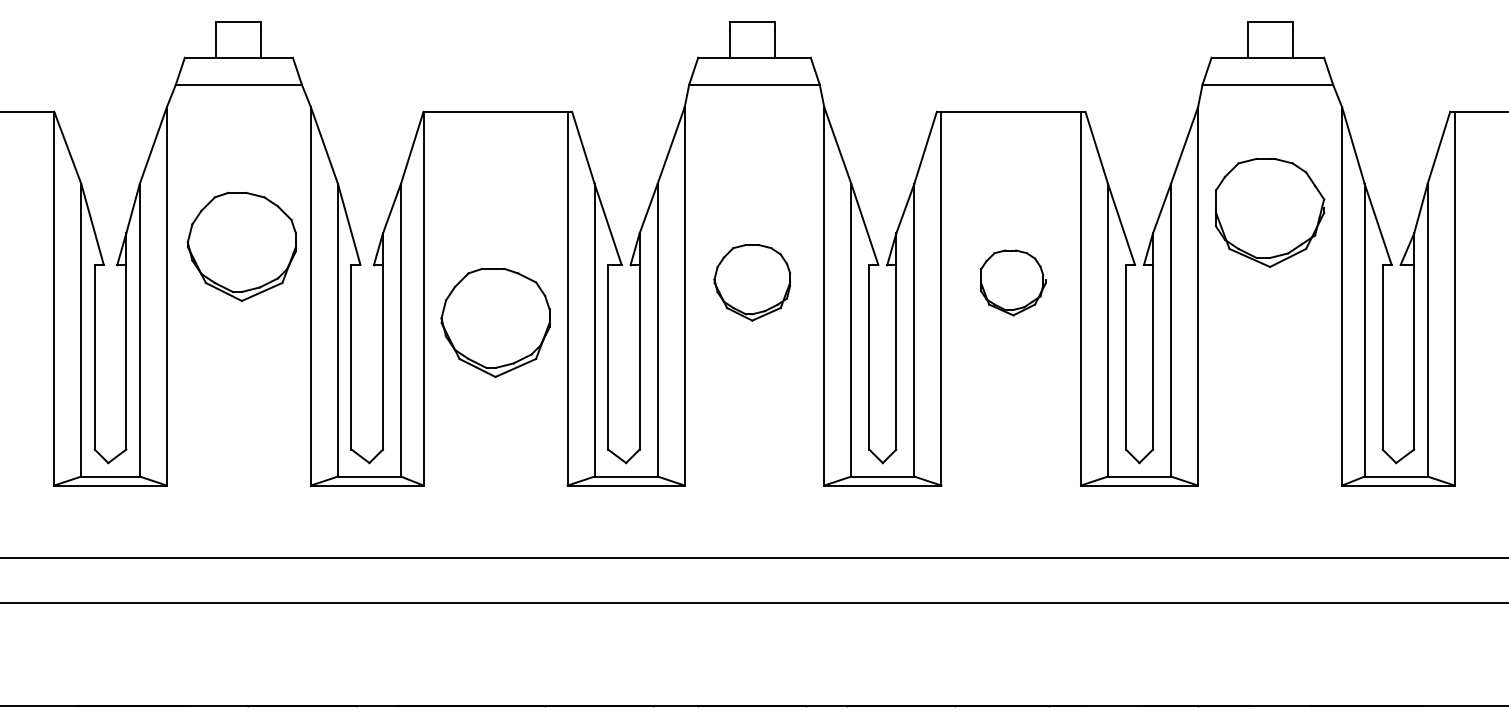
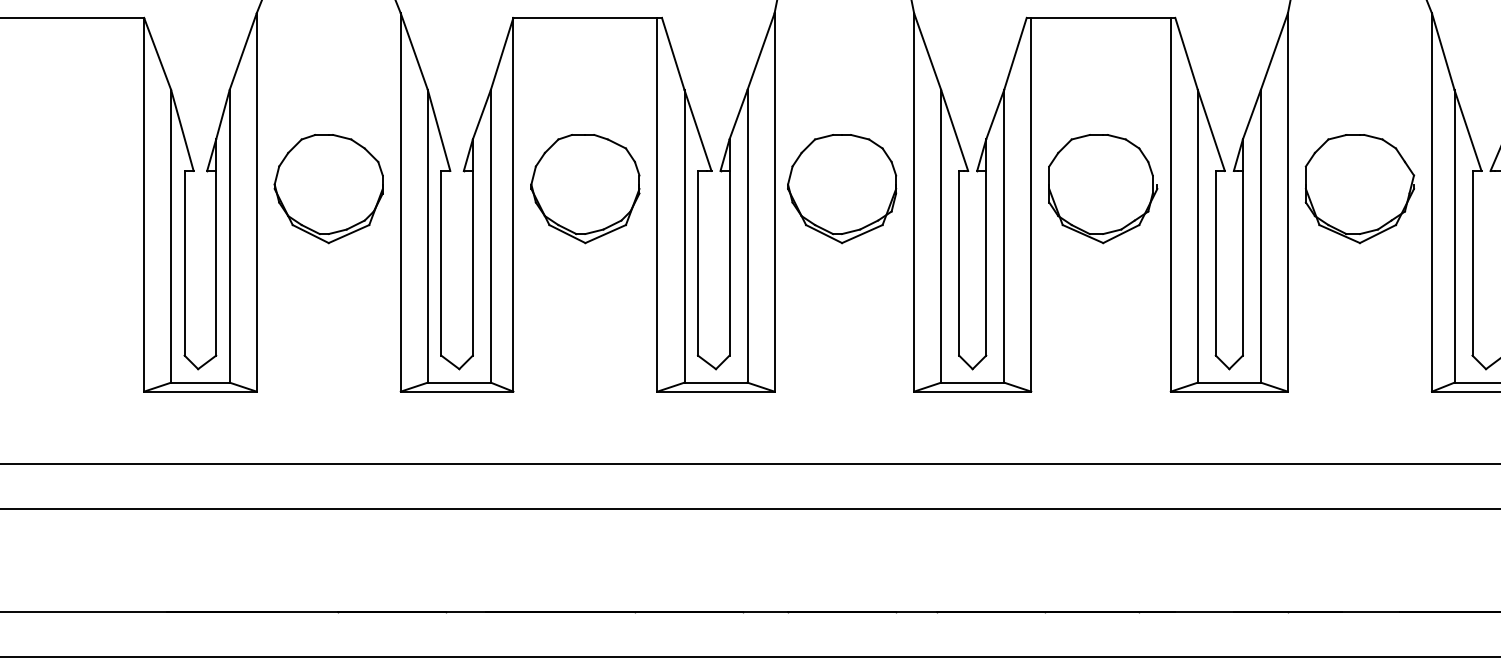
part: (1270, 212) -> (1360, 188), moved
part: (241, 246) -> (328, 188), moved
part: (752, 282) -> (842, 188), size x1.43
part: (1013, 282) -> (1103, 188), size x1.67
part: (495, 322) -> (585, 188), moved

